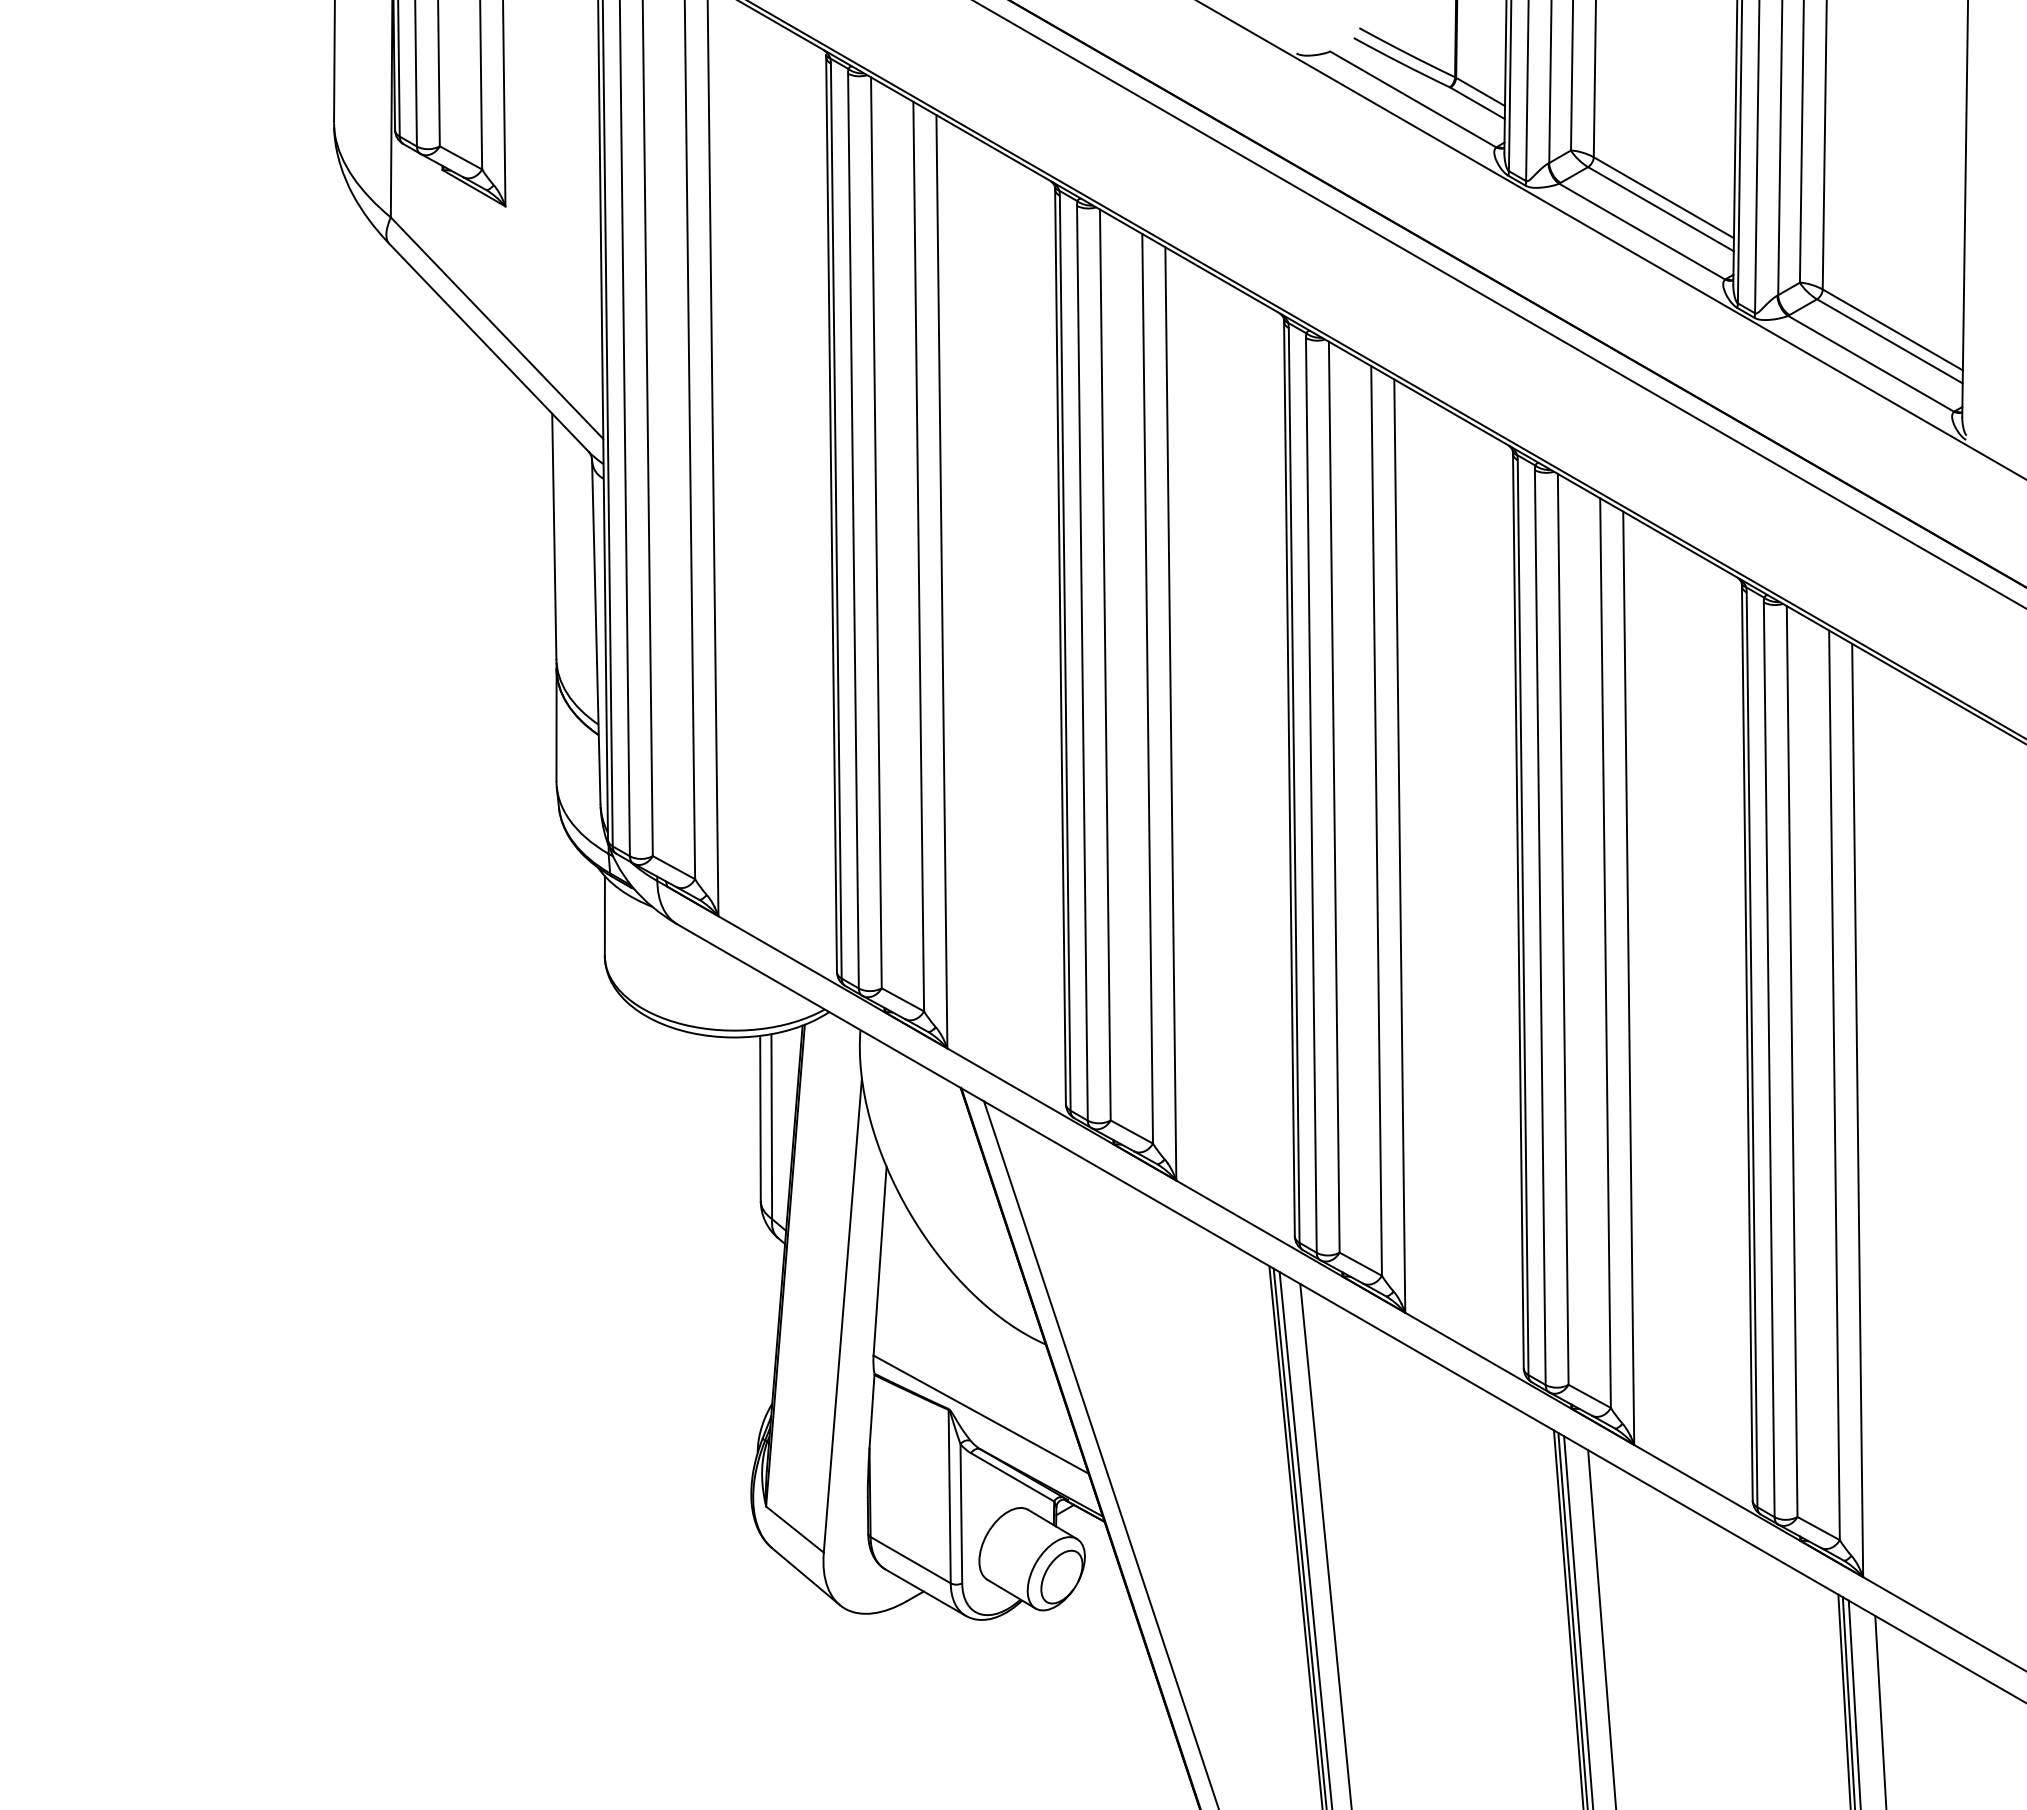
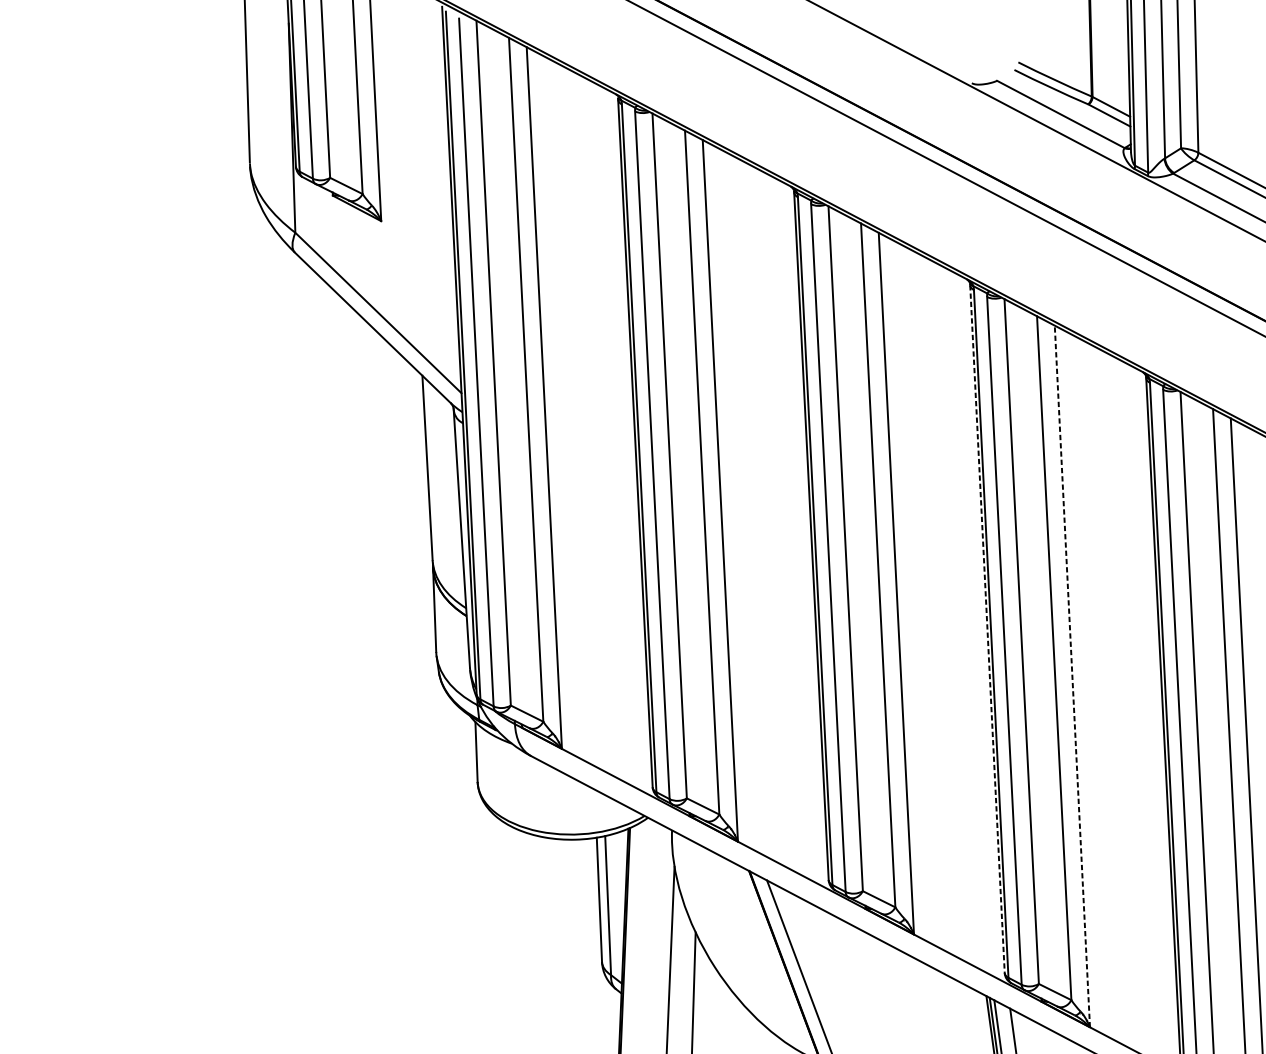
line: (1289, 779) -> (987, 629), solid -> dashed
line: (1399, 846) -> (1072, 676), solid -> dashed

